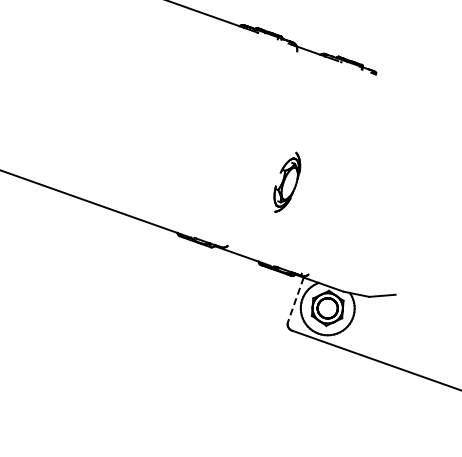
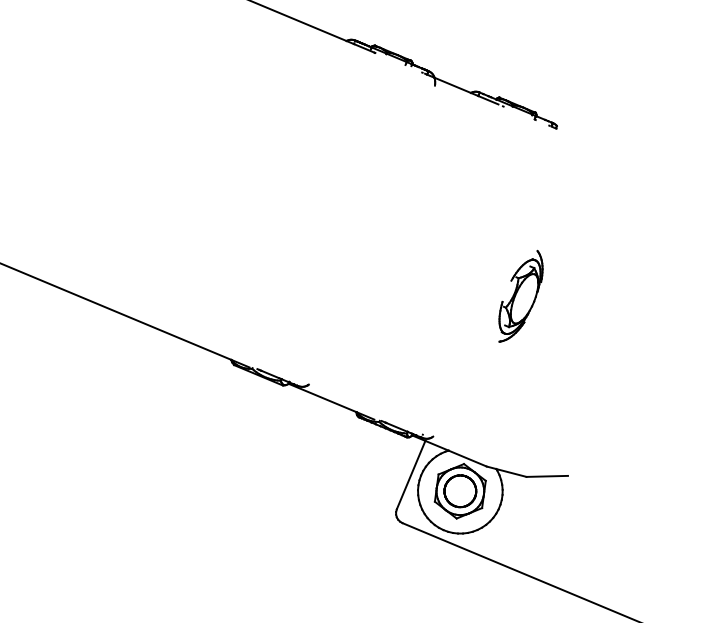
part: (287, 181) -> (521, 295), moved
line: (295, 299) -> (410, 474), dashed -> solid

